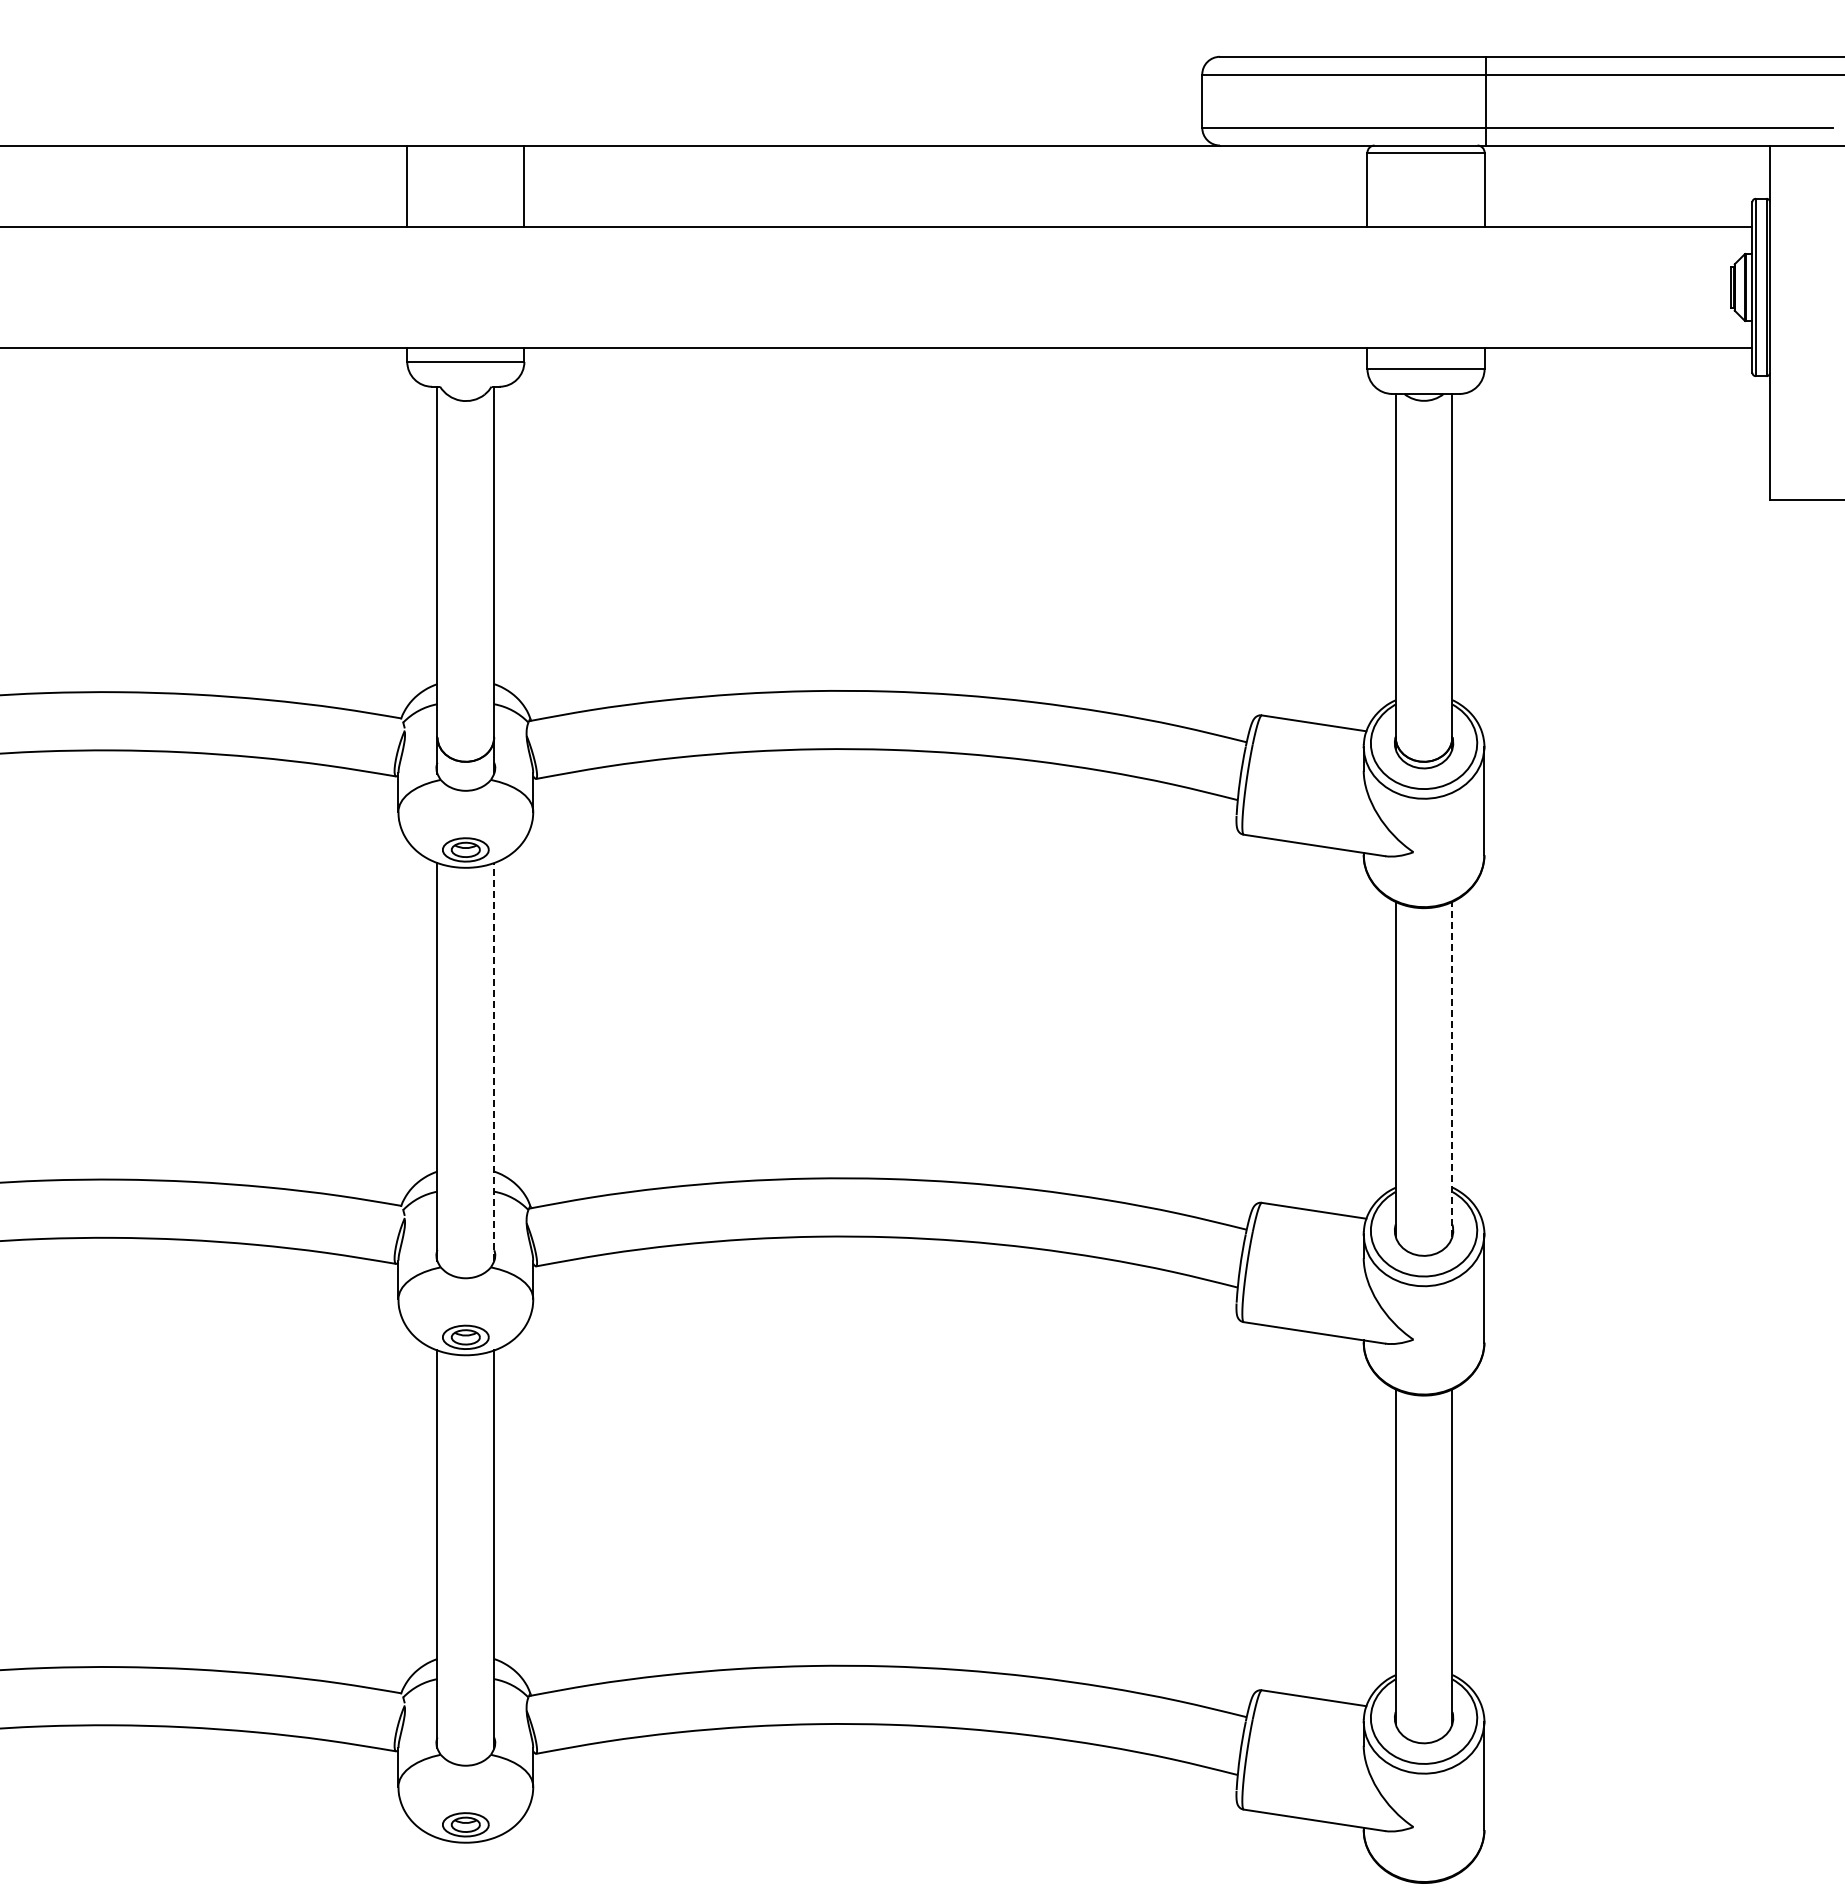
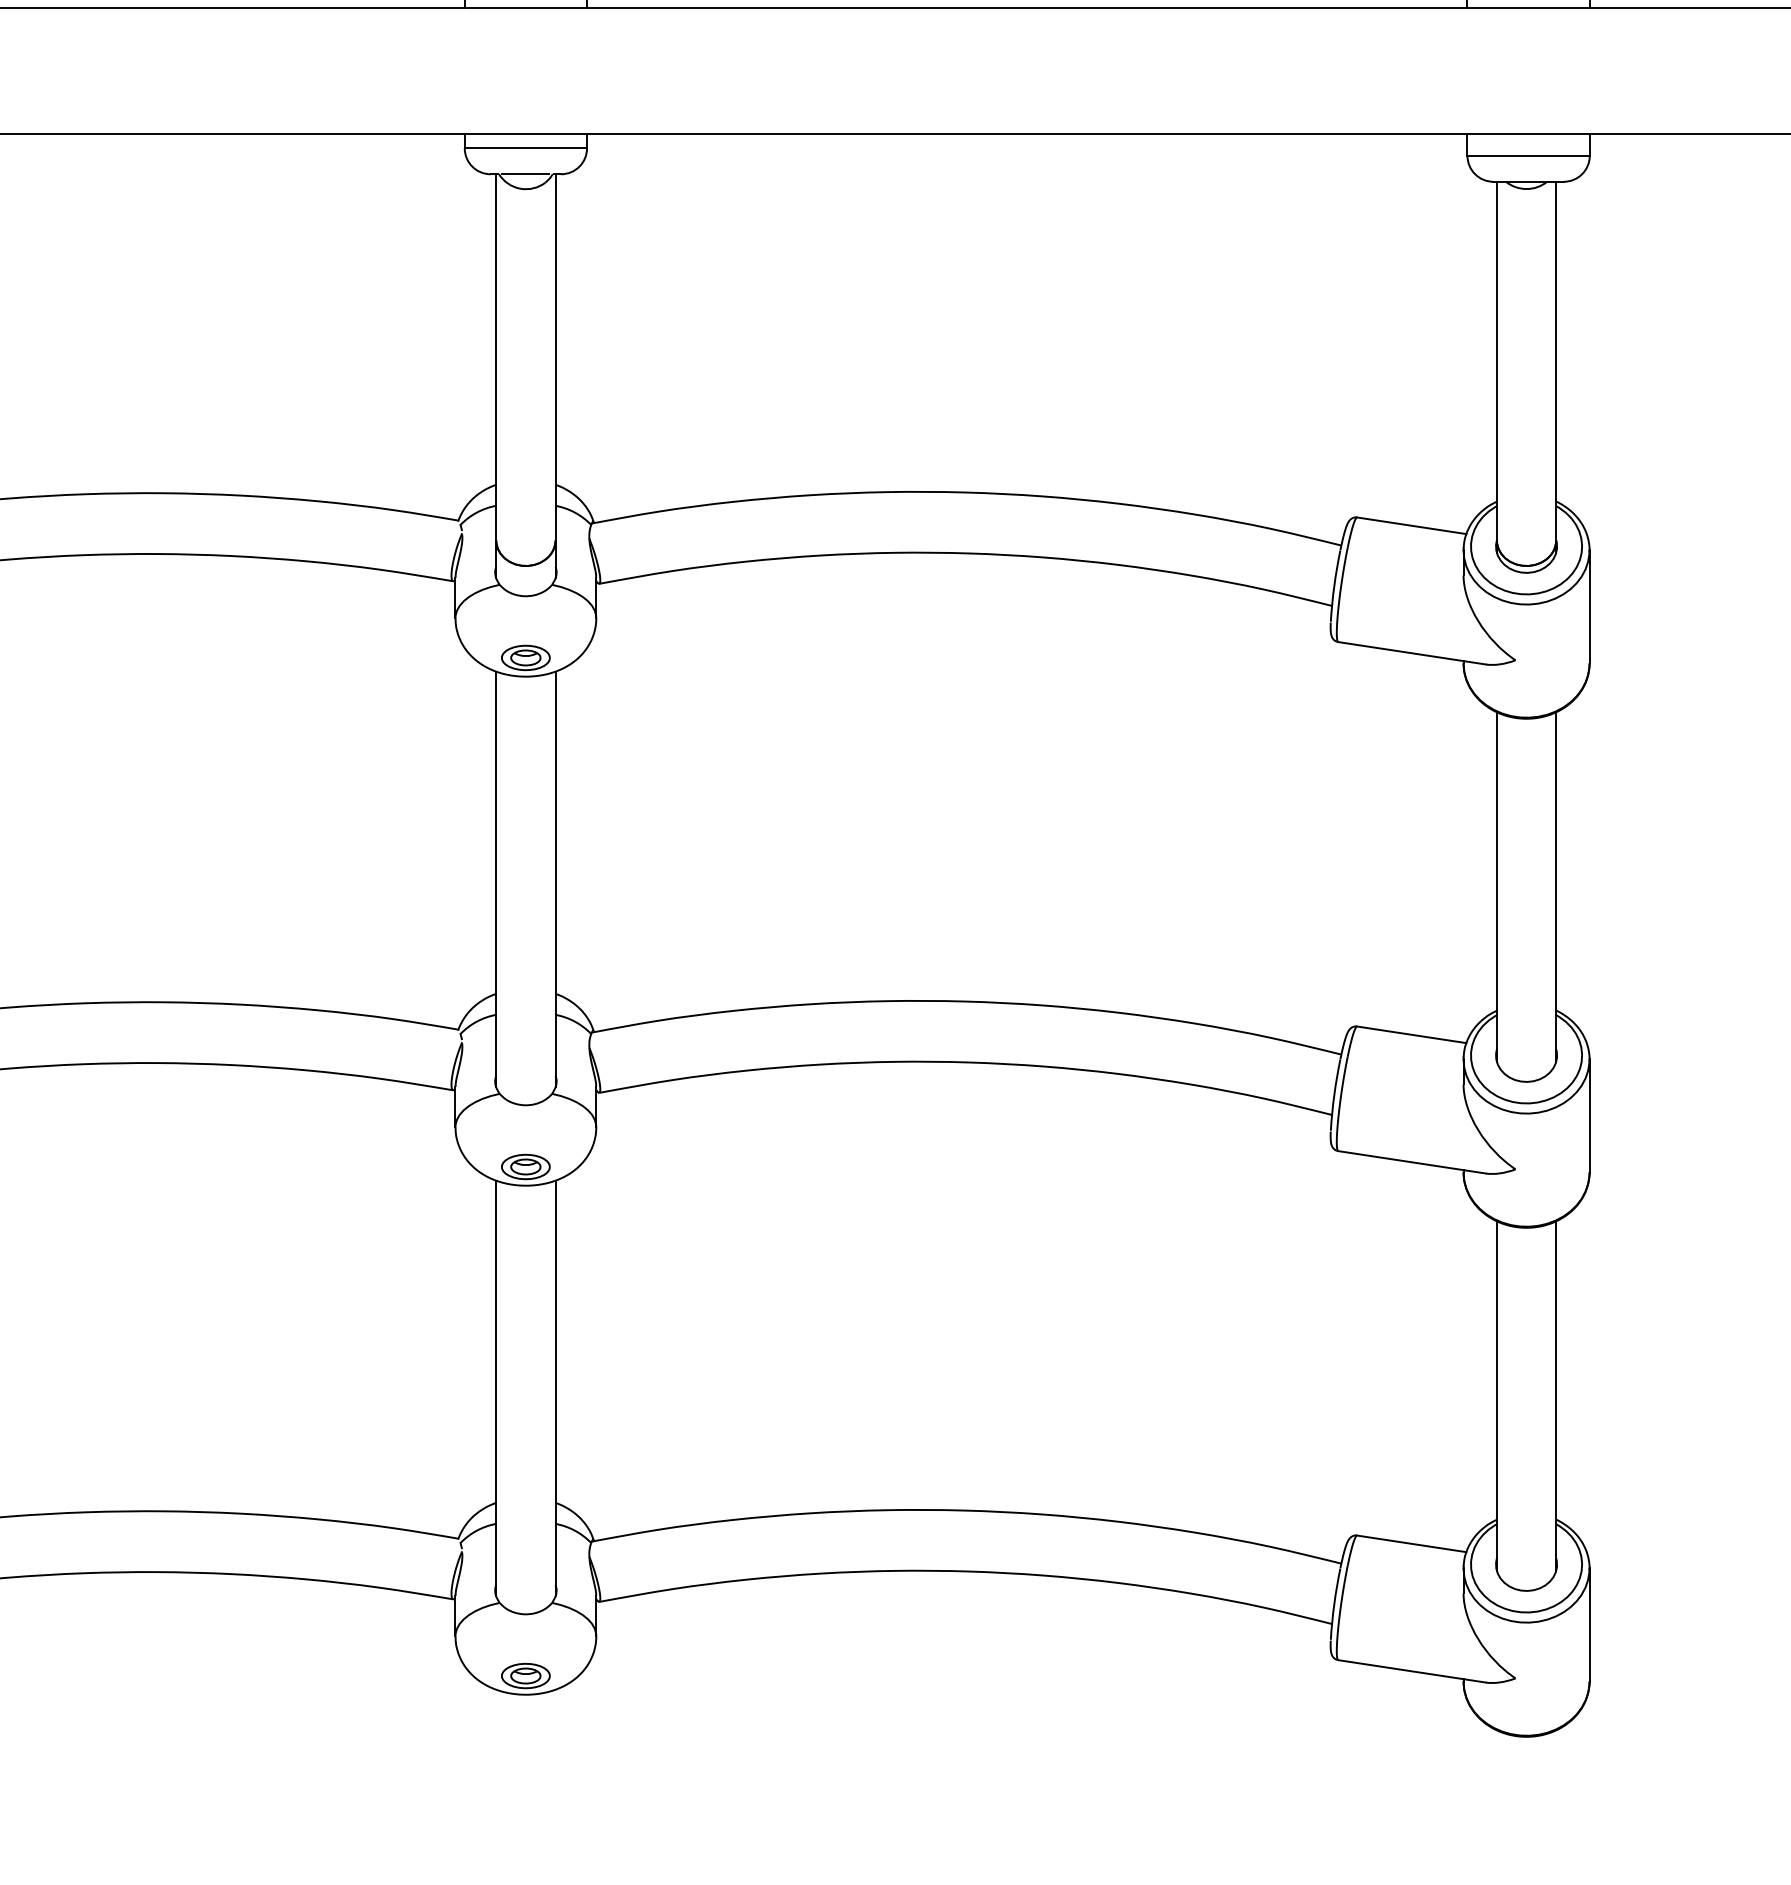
line: (465, 386) -> (525, 173), added
line: (494, 1061) -> (555, 878), dashed -> solid
line: (1452, 1069) -> (1556, 887), dashed -> solid

